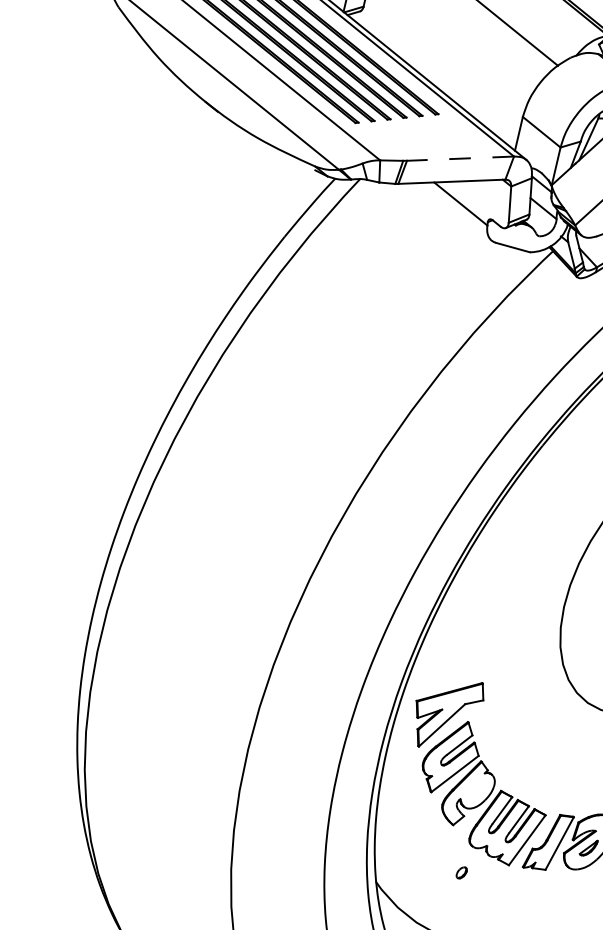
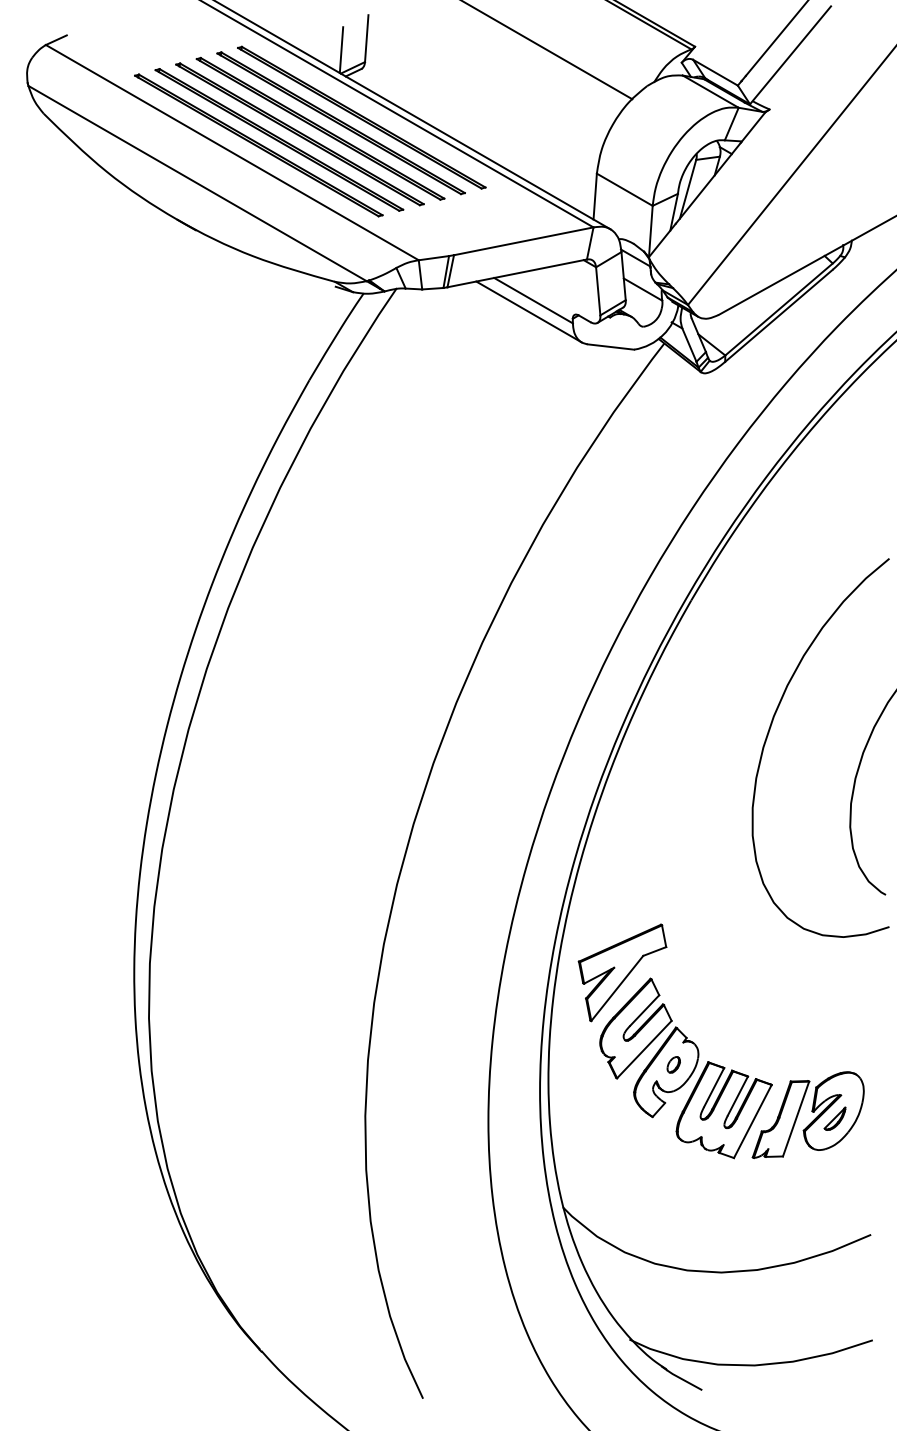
line: (460, 158) -> (523, 241), dashed -> solid
line: (455, 211) -> (528, 311), added
part: (461, 872) -> (673, 1064), moved

